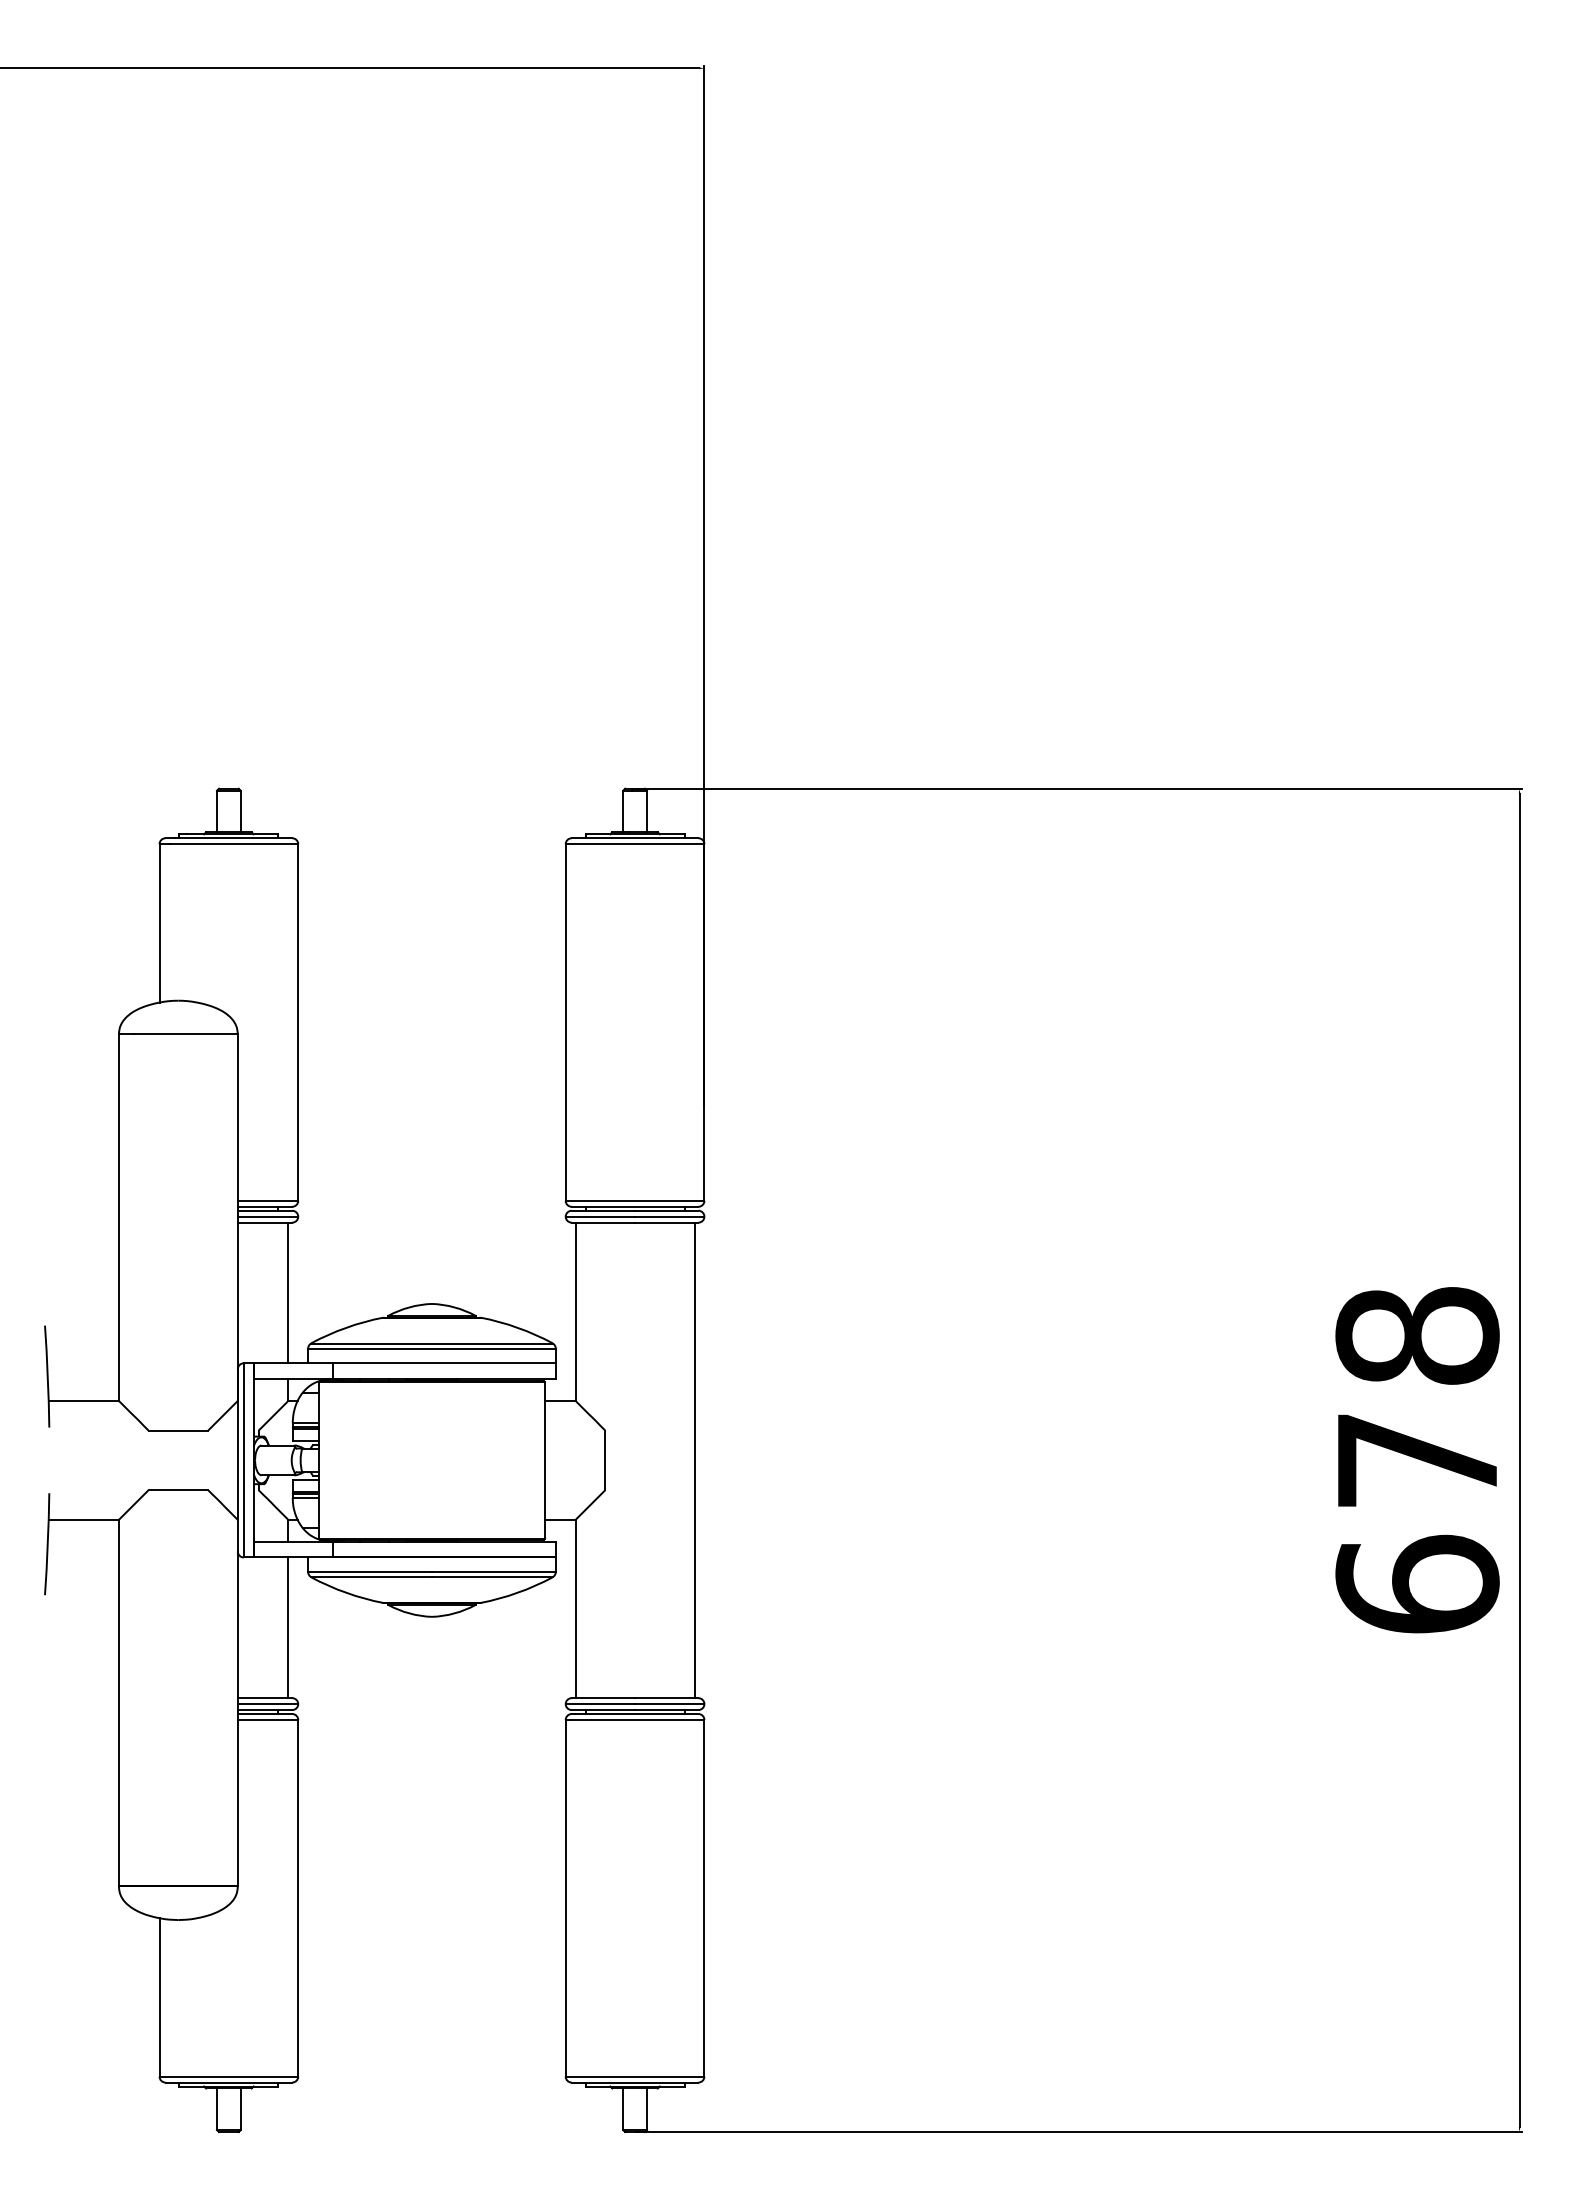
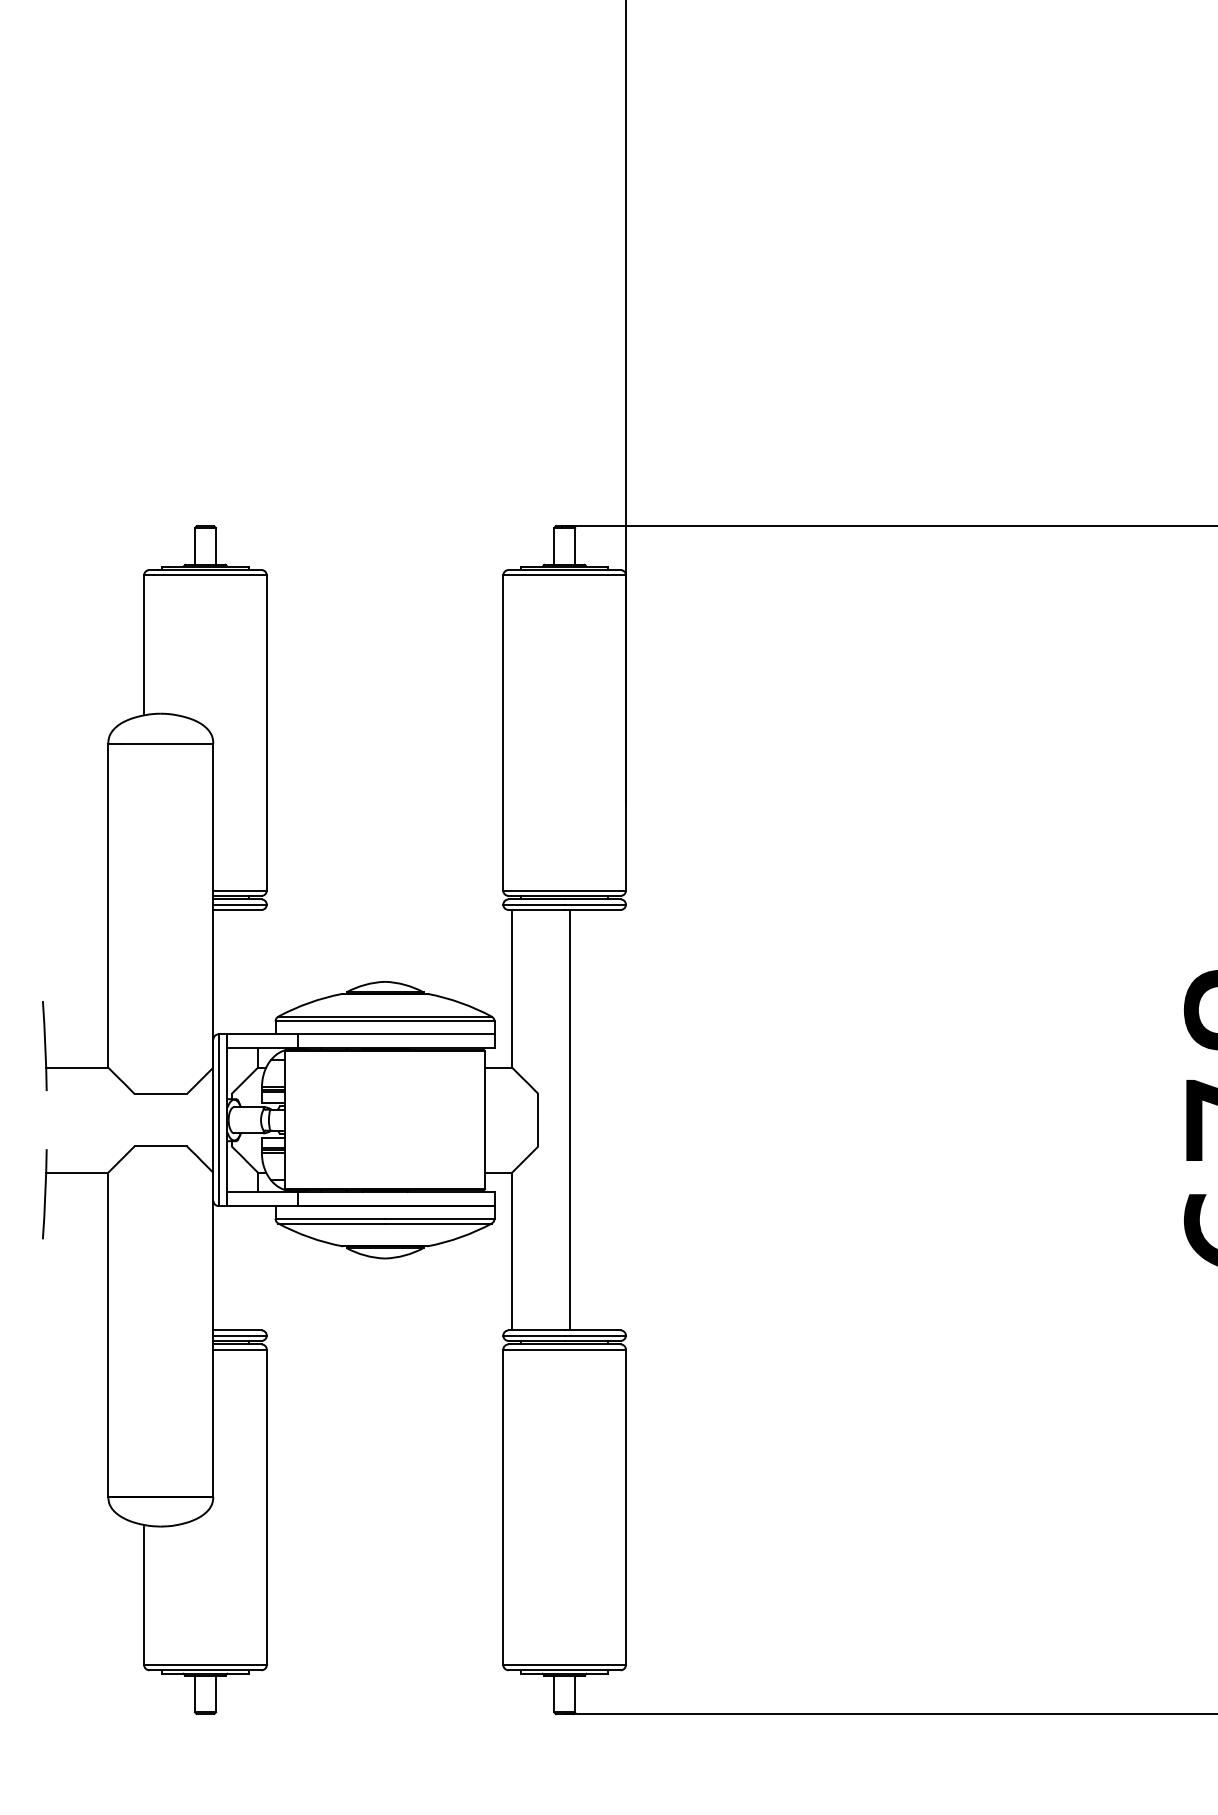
line: (288, 1292) -> (258, 971), removed
line: (694, 1460) -> (570, 1120), moved
line: (288, 1627) -> (258, 1267), removed

